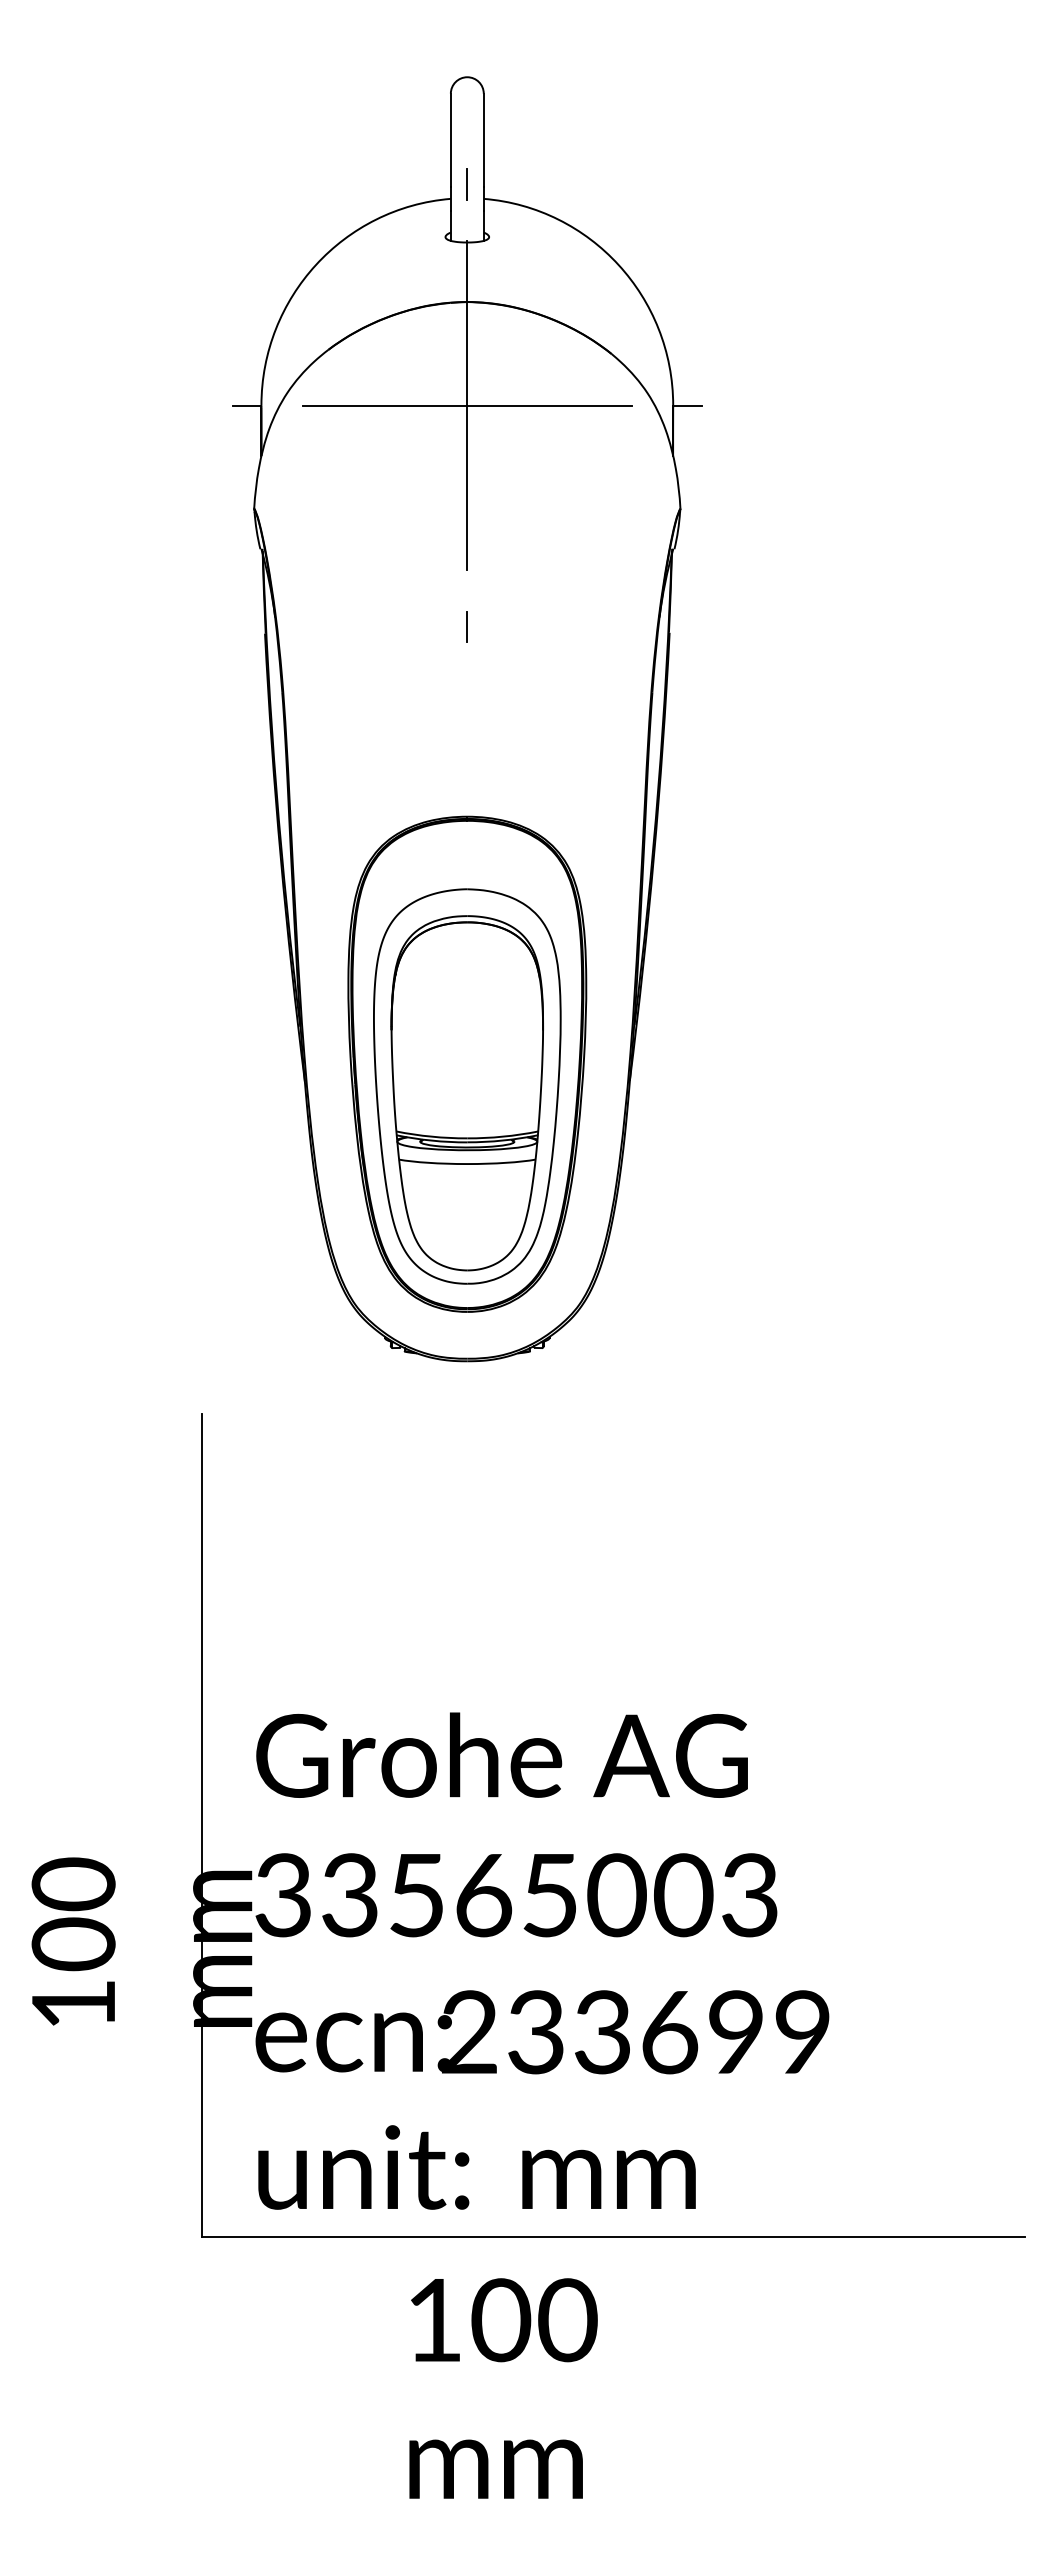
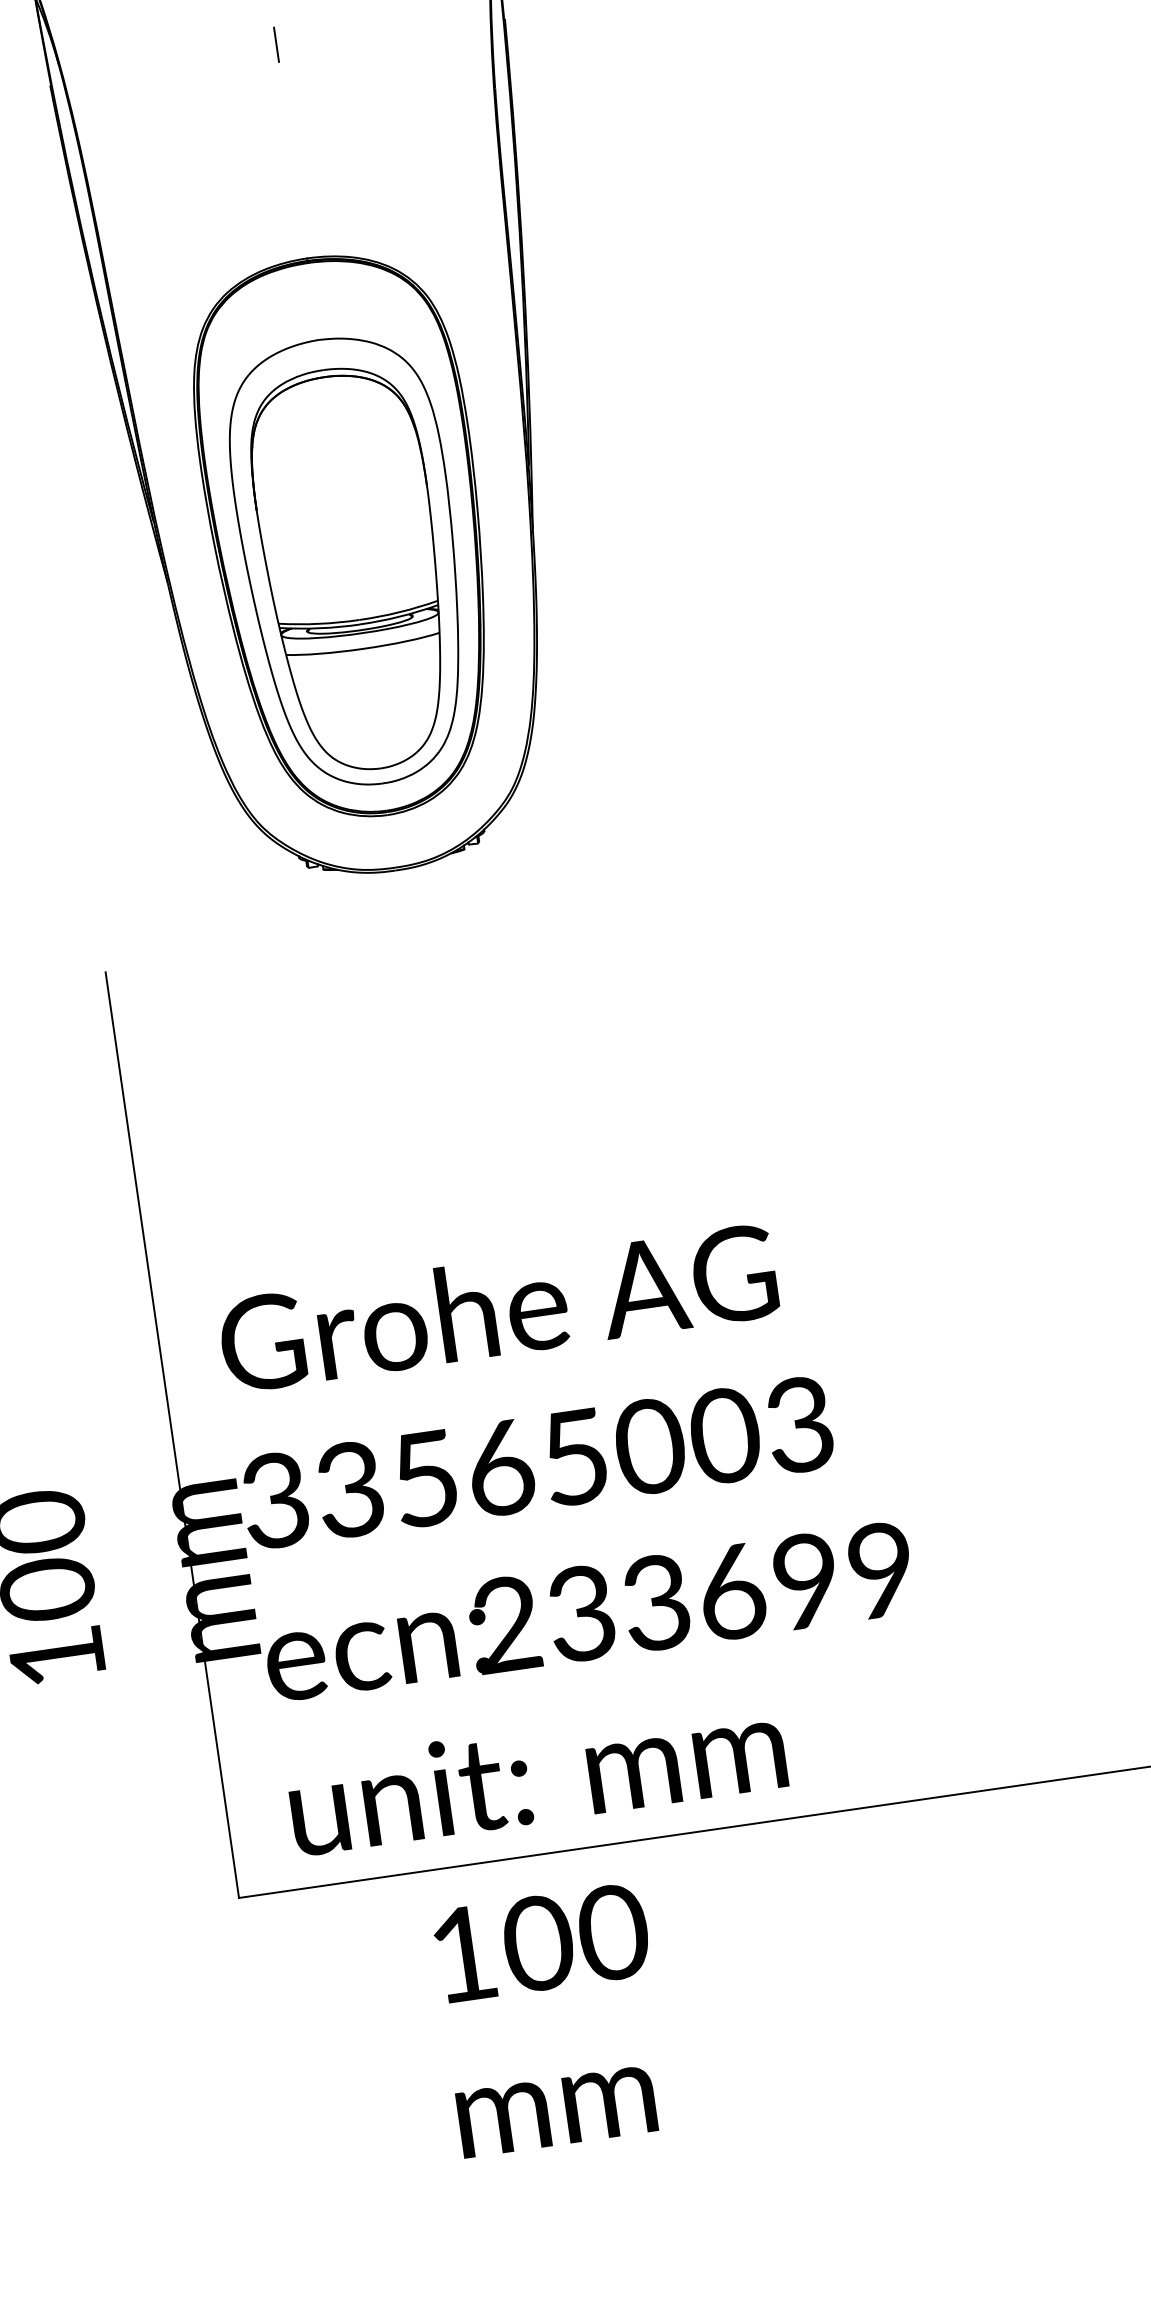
text: (503, 2388) -> (552, 2019), moved

